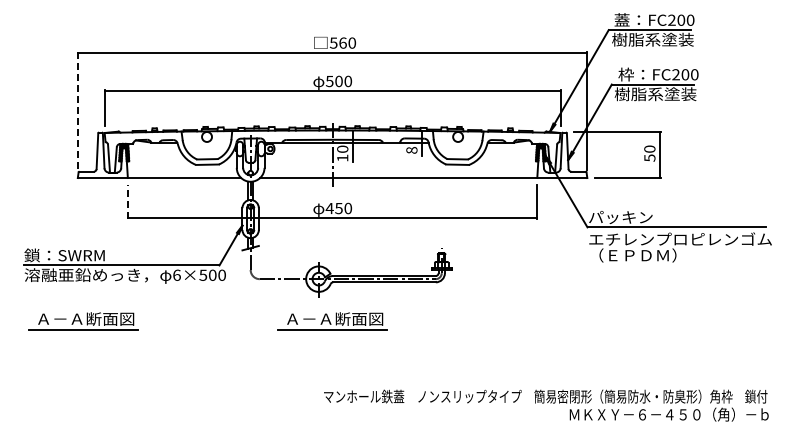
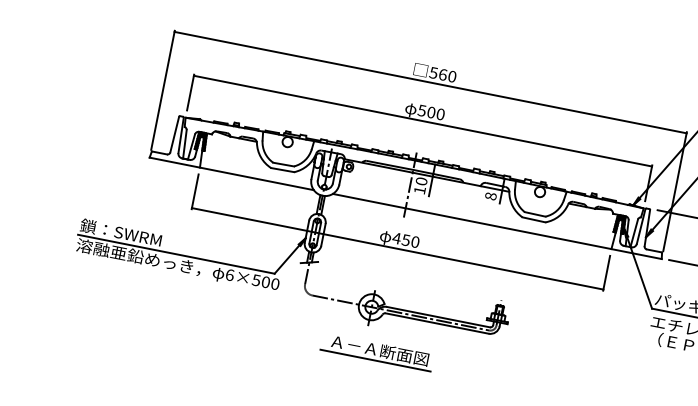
line: (77, 111) -> (162, 90), dashed -> solid
line: (127, 201) -> (194, 191), dashed -> solid
part: (83, 321) -> (126, 302), removed

